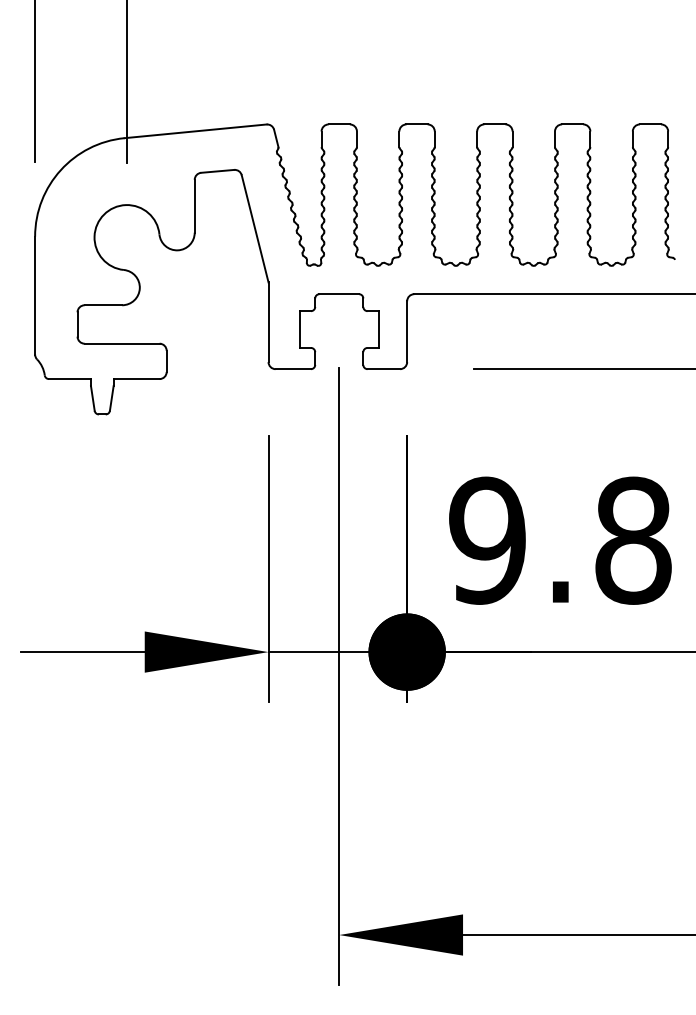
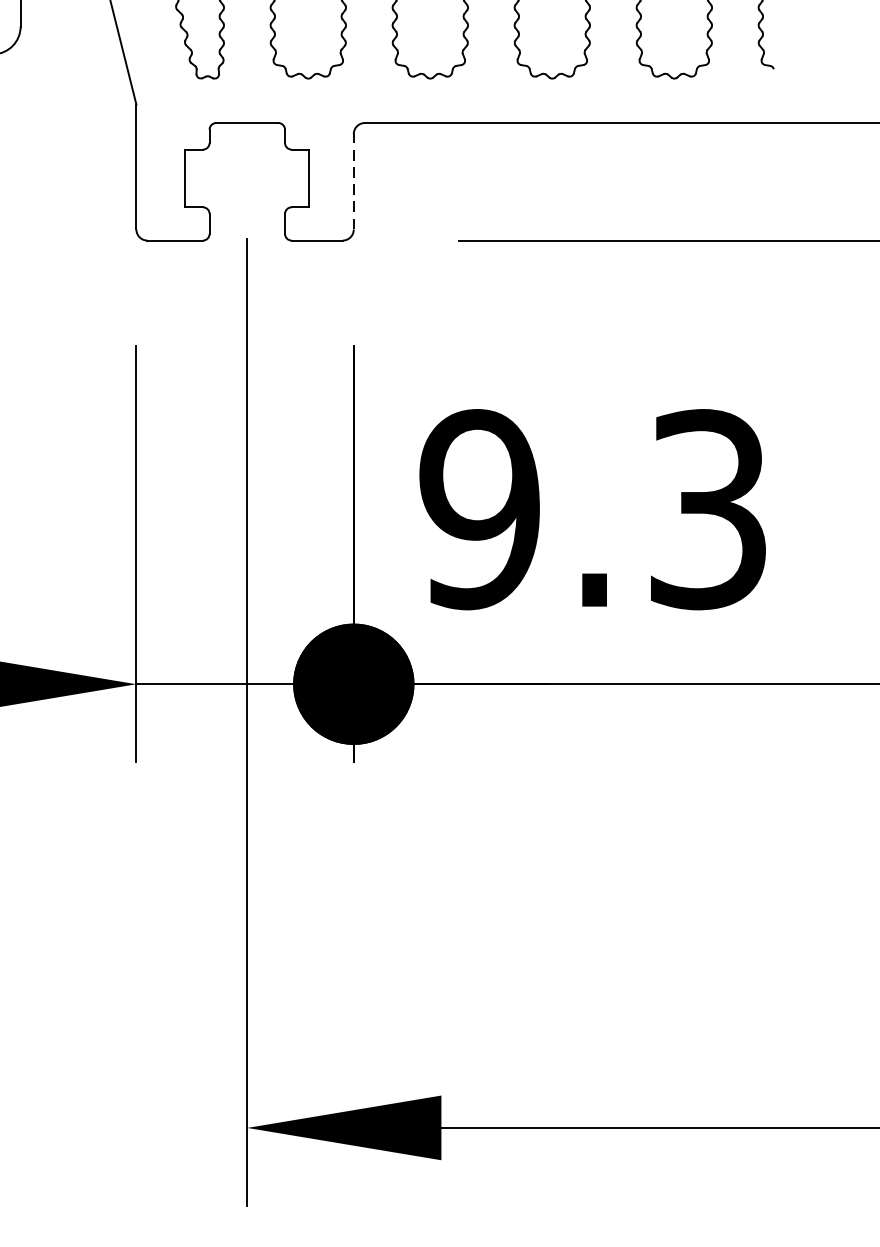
line: (407, 331) -> (354, 181), solid -> dashed
text: (633, 540) -> (708, 509), 9.8 -> 9.3

